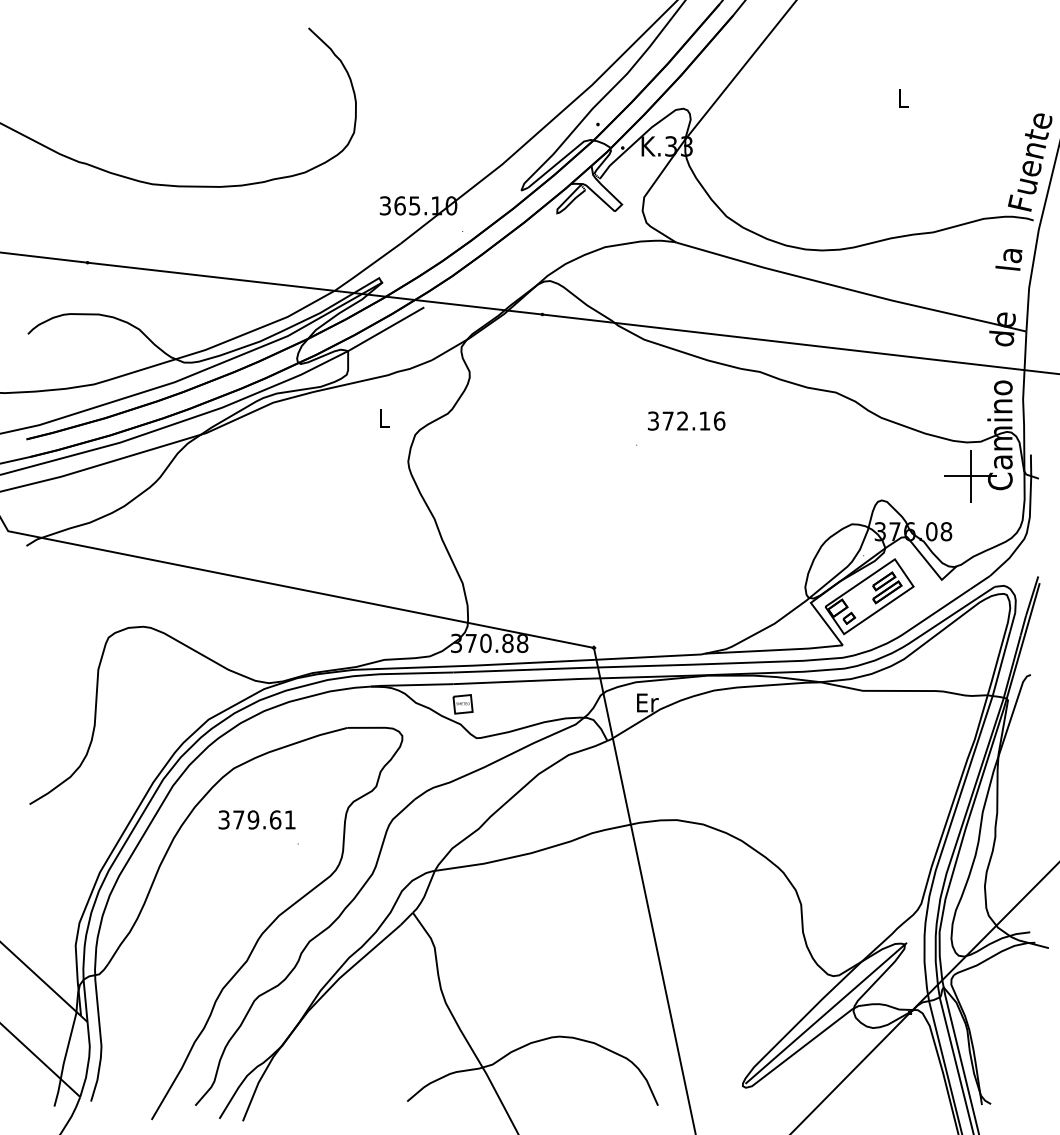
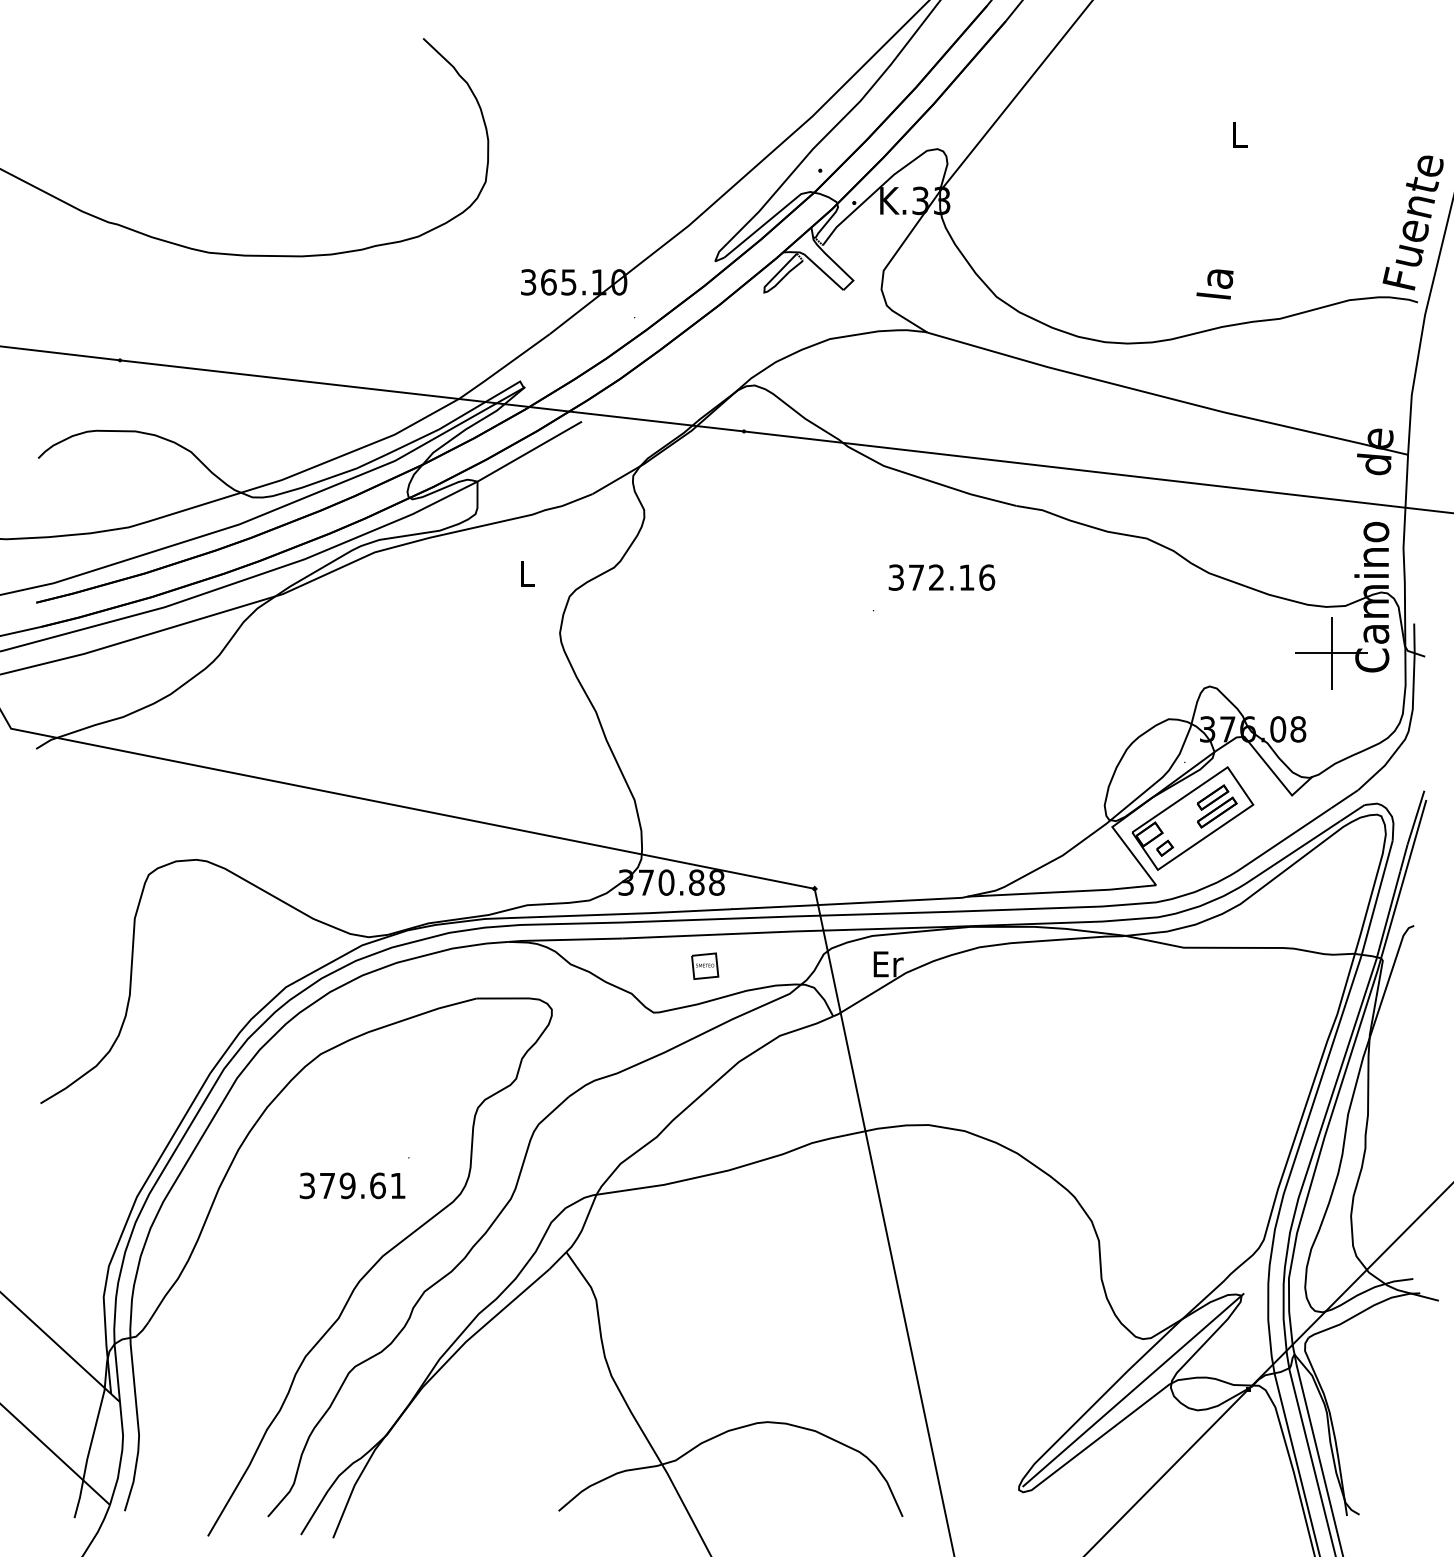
text: (1008, 259) -> (1214, 284), moved
part: (463, 703) -> (705, 965), moved
text: (257, 819) -> (352, 1185), moved

